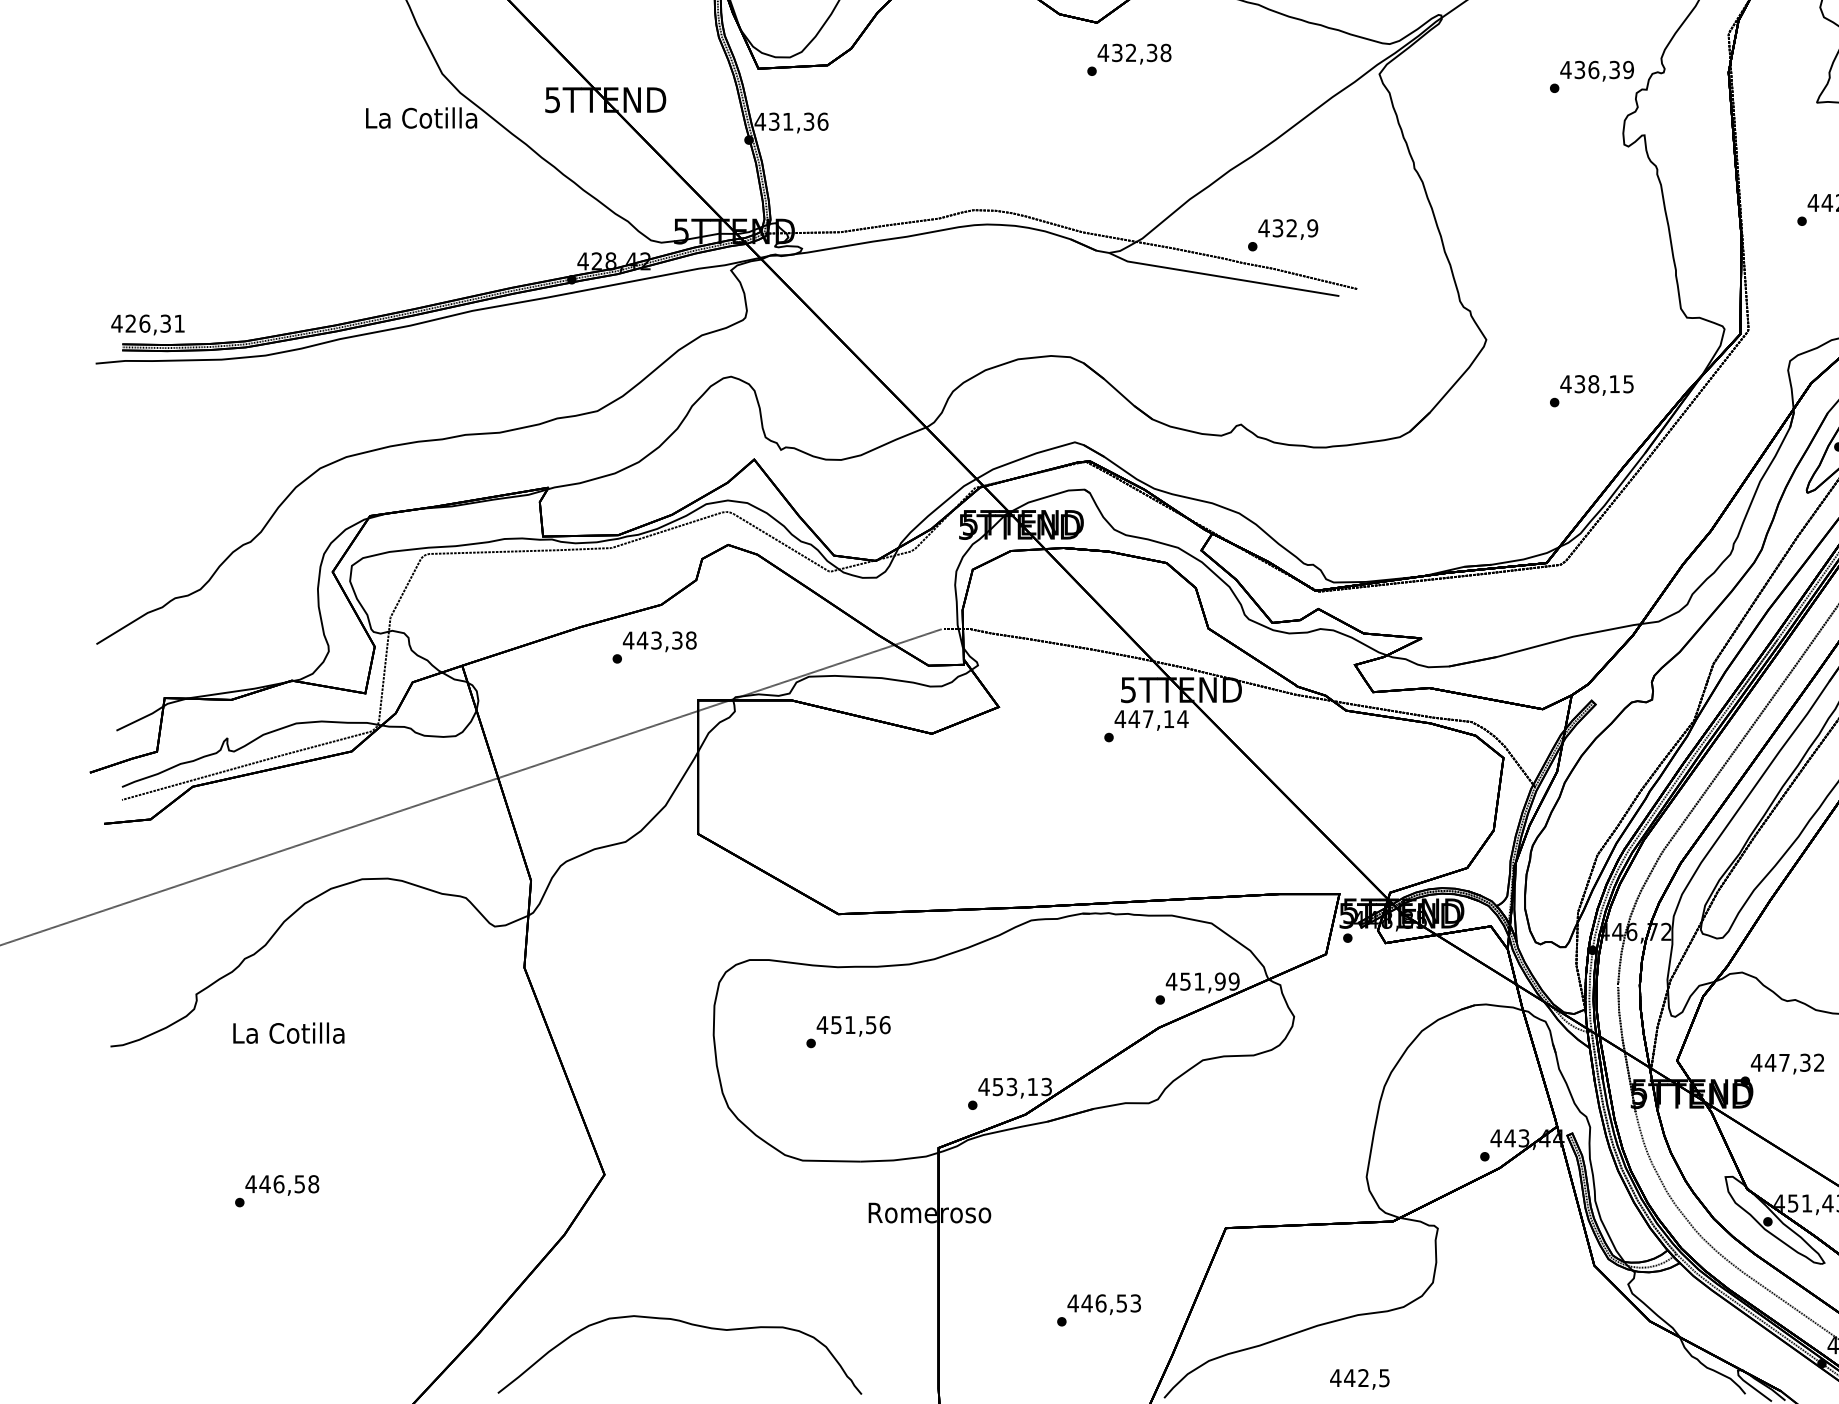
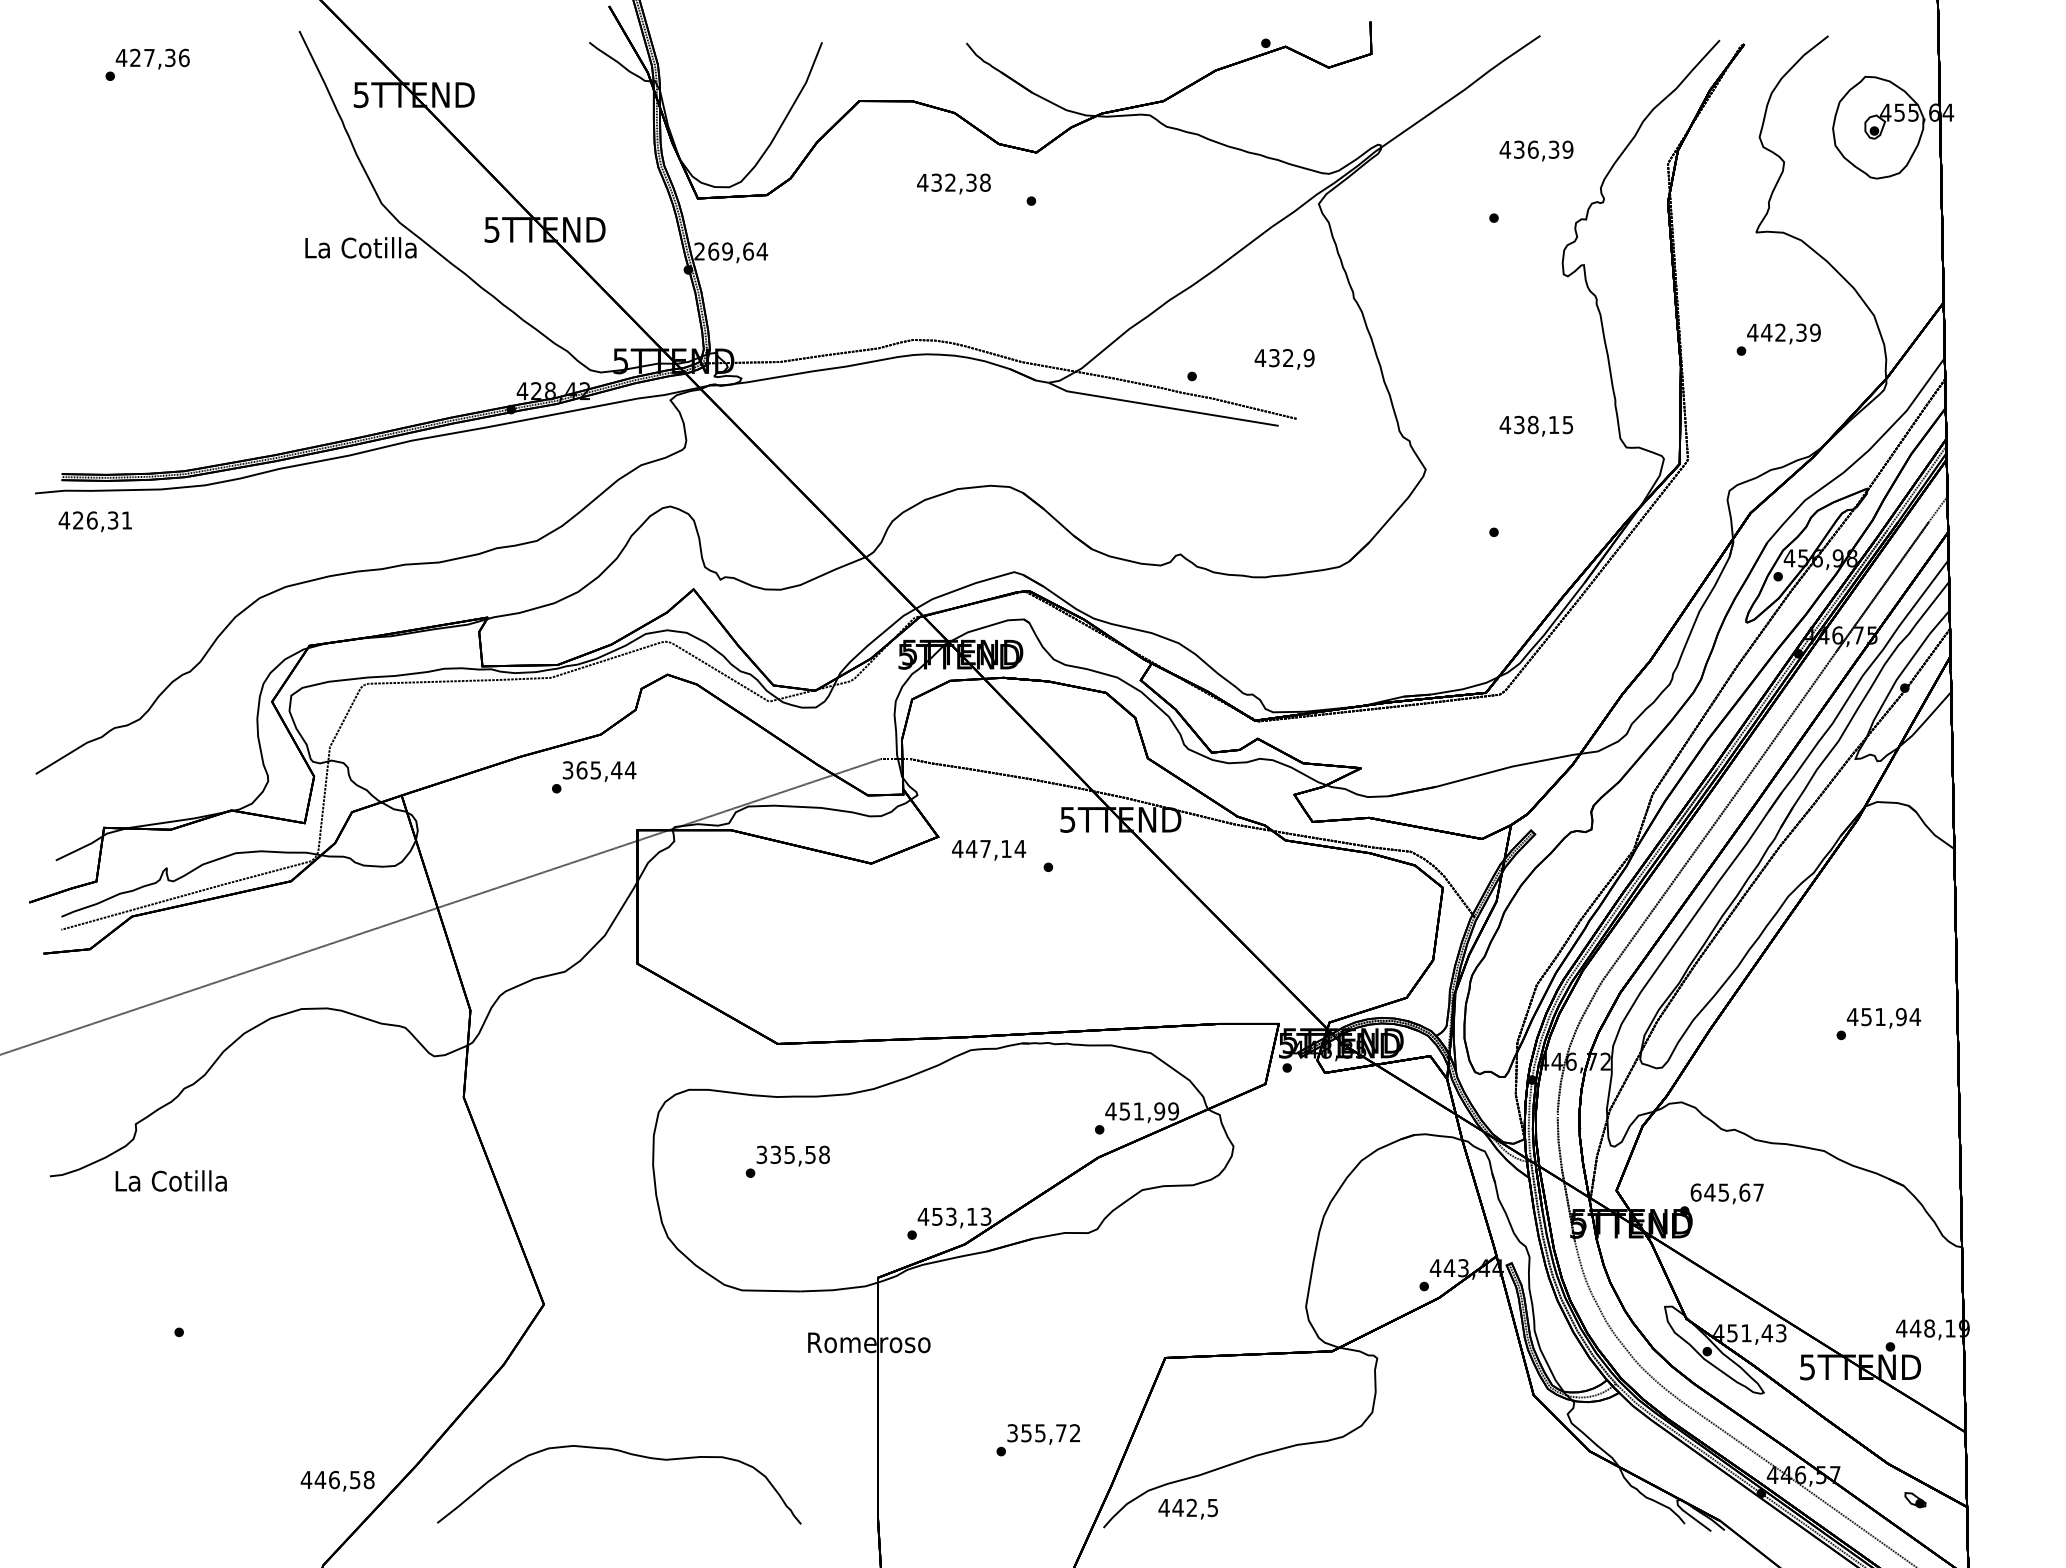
text: (1134, 53) -> (953, 183), moved
text: (1597, 70) -> (1536, 150), moved
text: (792, 121) -> (731, 251), 431,36 -> 269,64
text: (1288, 229) -> (1284, 359), moved
text: (147, 324) -> (94, 521), moved
text: (1596, 384) -> (1535, 425), moved
text: (660, 640) -> (599, 770), 443,38 -> 365,44
text: (1152, 720) -> (989, 850), moved
text: (854, 1024) -> (793, 1154), 451,56 -> 335,58
text: (288, 1032) -> (170, 1180), moved
text: (1787, 1062) -> (1726, 1192), 447,32 -> 645,67
text: (282, 1185) -> (337, 1481), moved
text: (1104, 1303) -> (1043, 1433), 446,53 -> 355,72
text: (1359, 1378) -> (1187, 1508), moved

